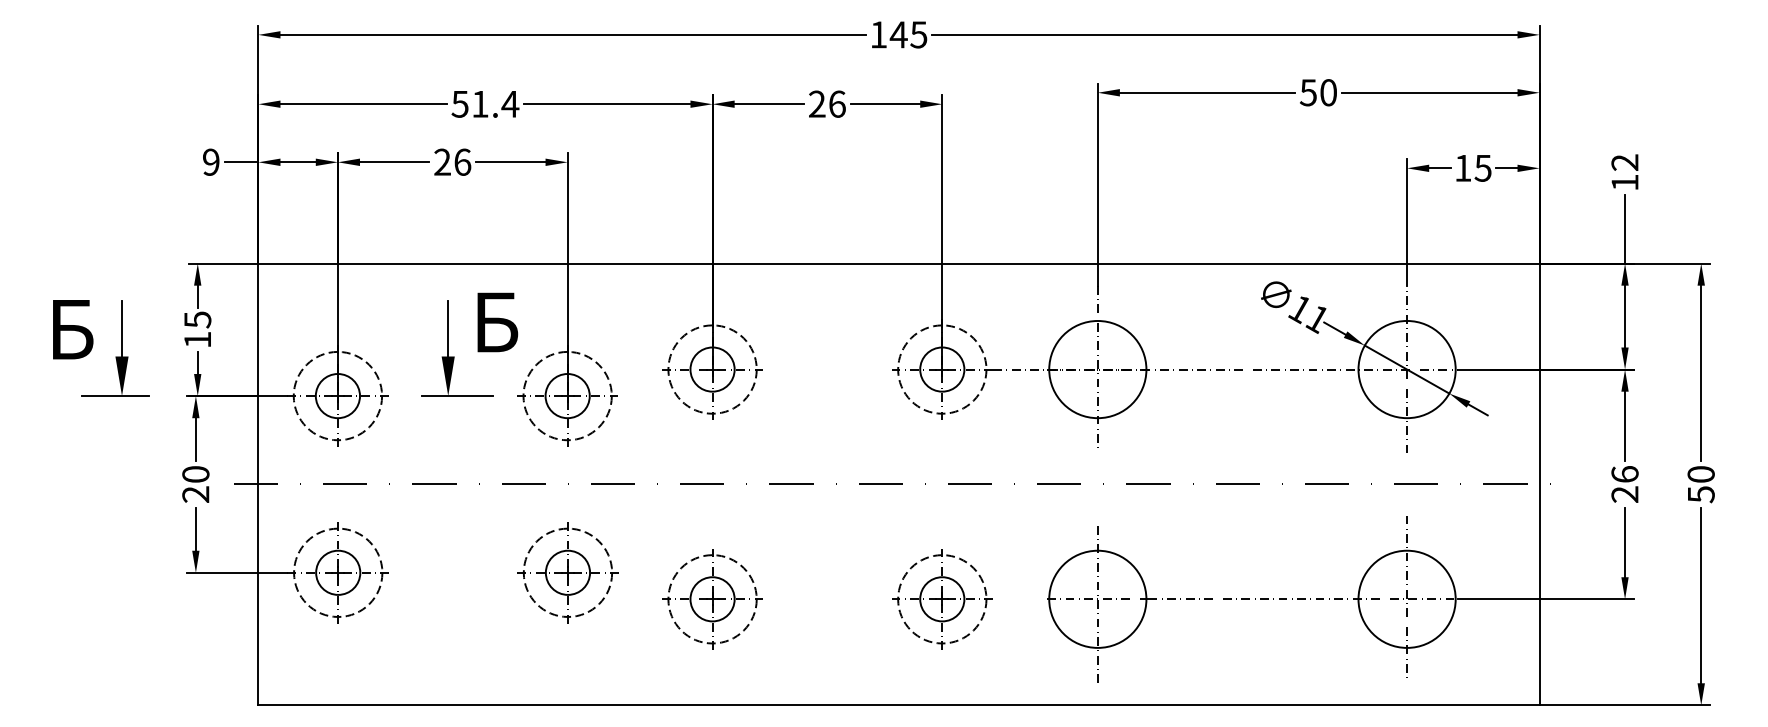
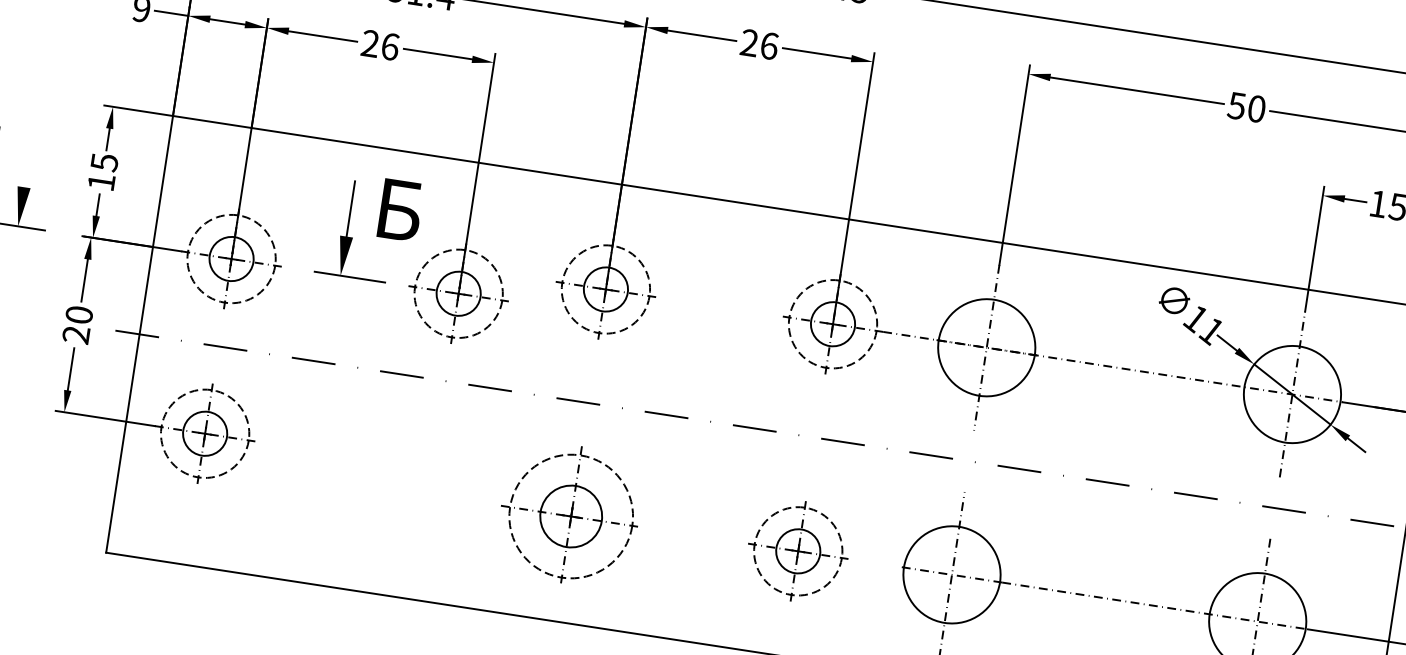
line: (122, 328) -> (28, 159), removed
part: (567, 572) -> (431, 468), removed
part: (712, 599) -> (571, 516), size x1.4

